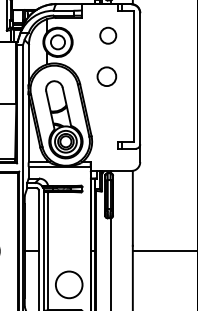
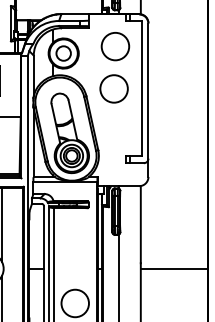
circle: (108, 35) -> (115, 46), size x1.67
circle: (106, 76) -> (113, 88), size x1.43

